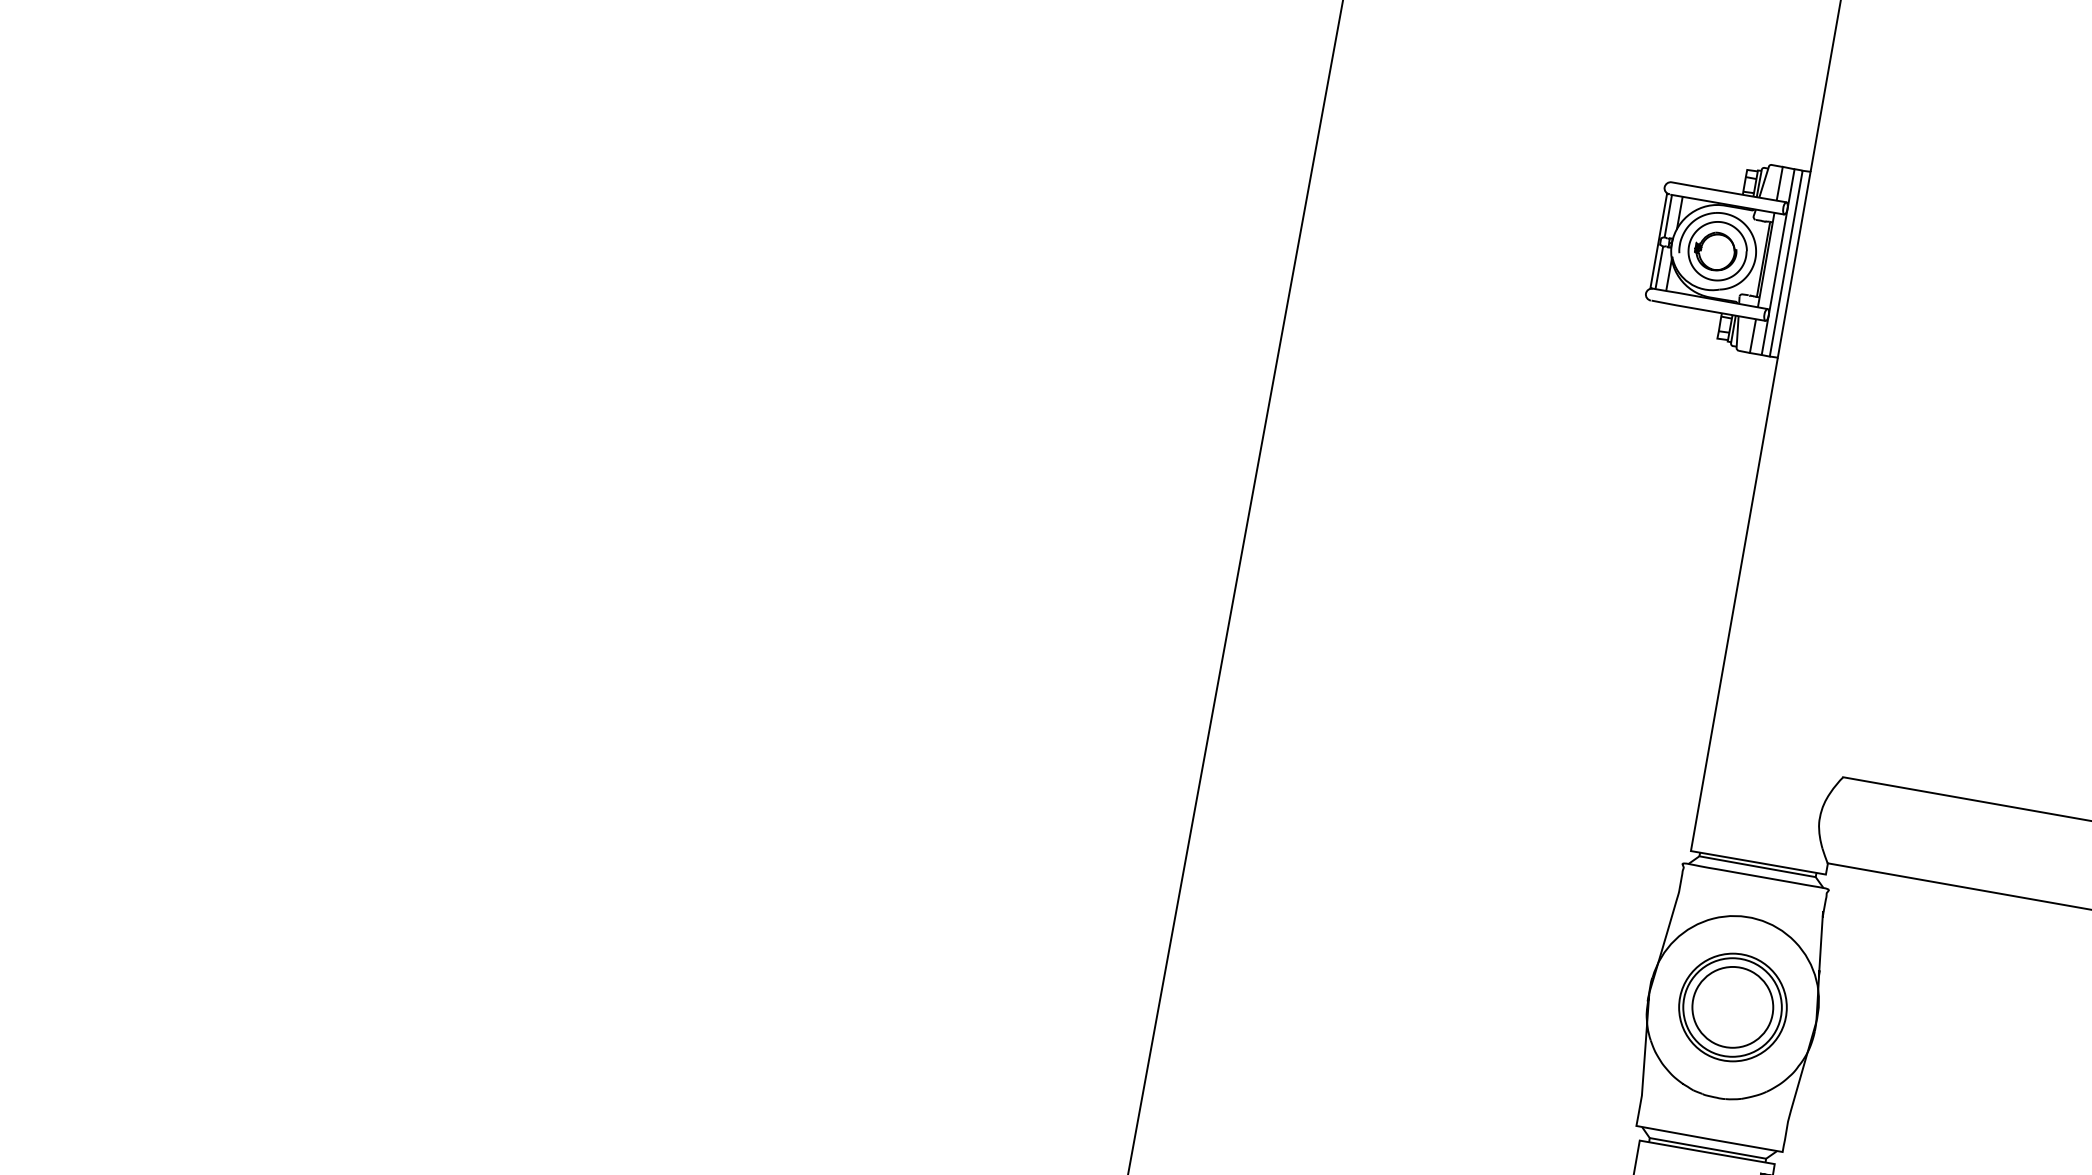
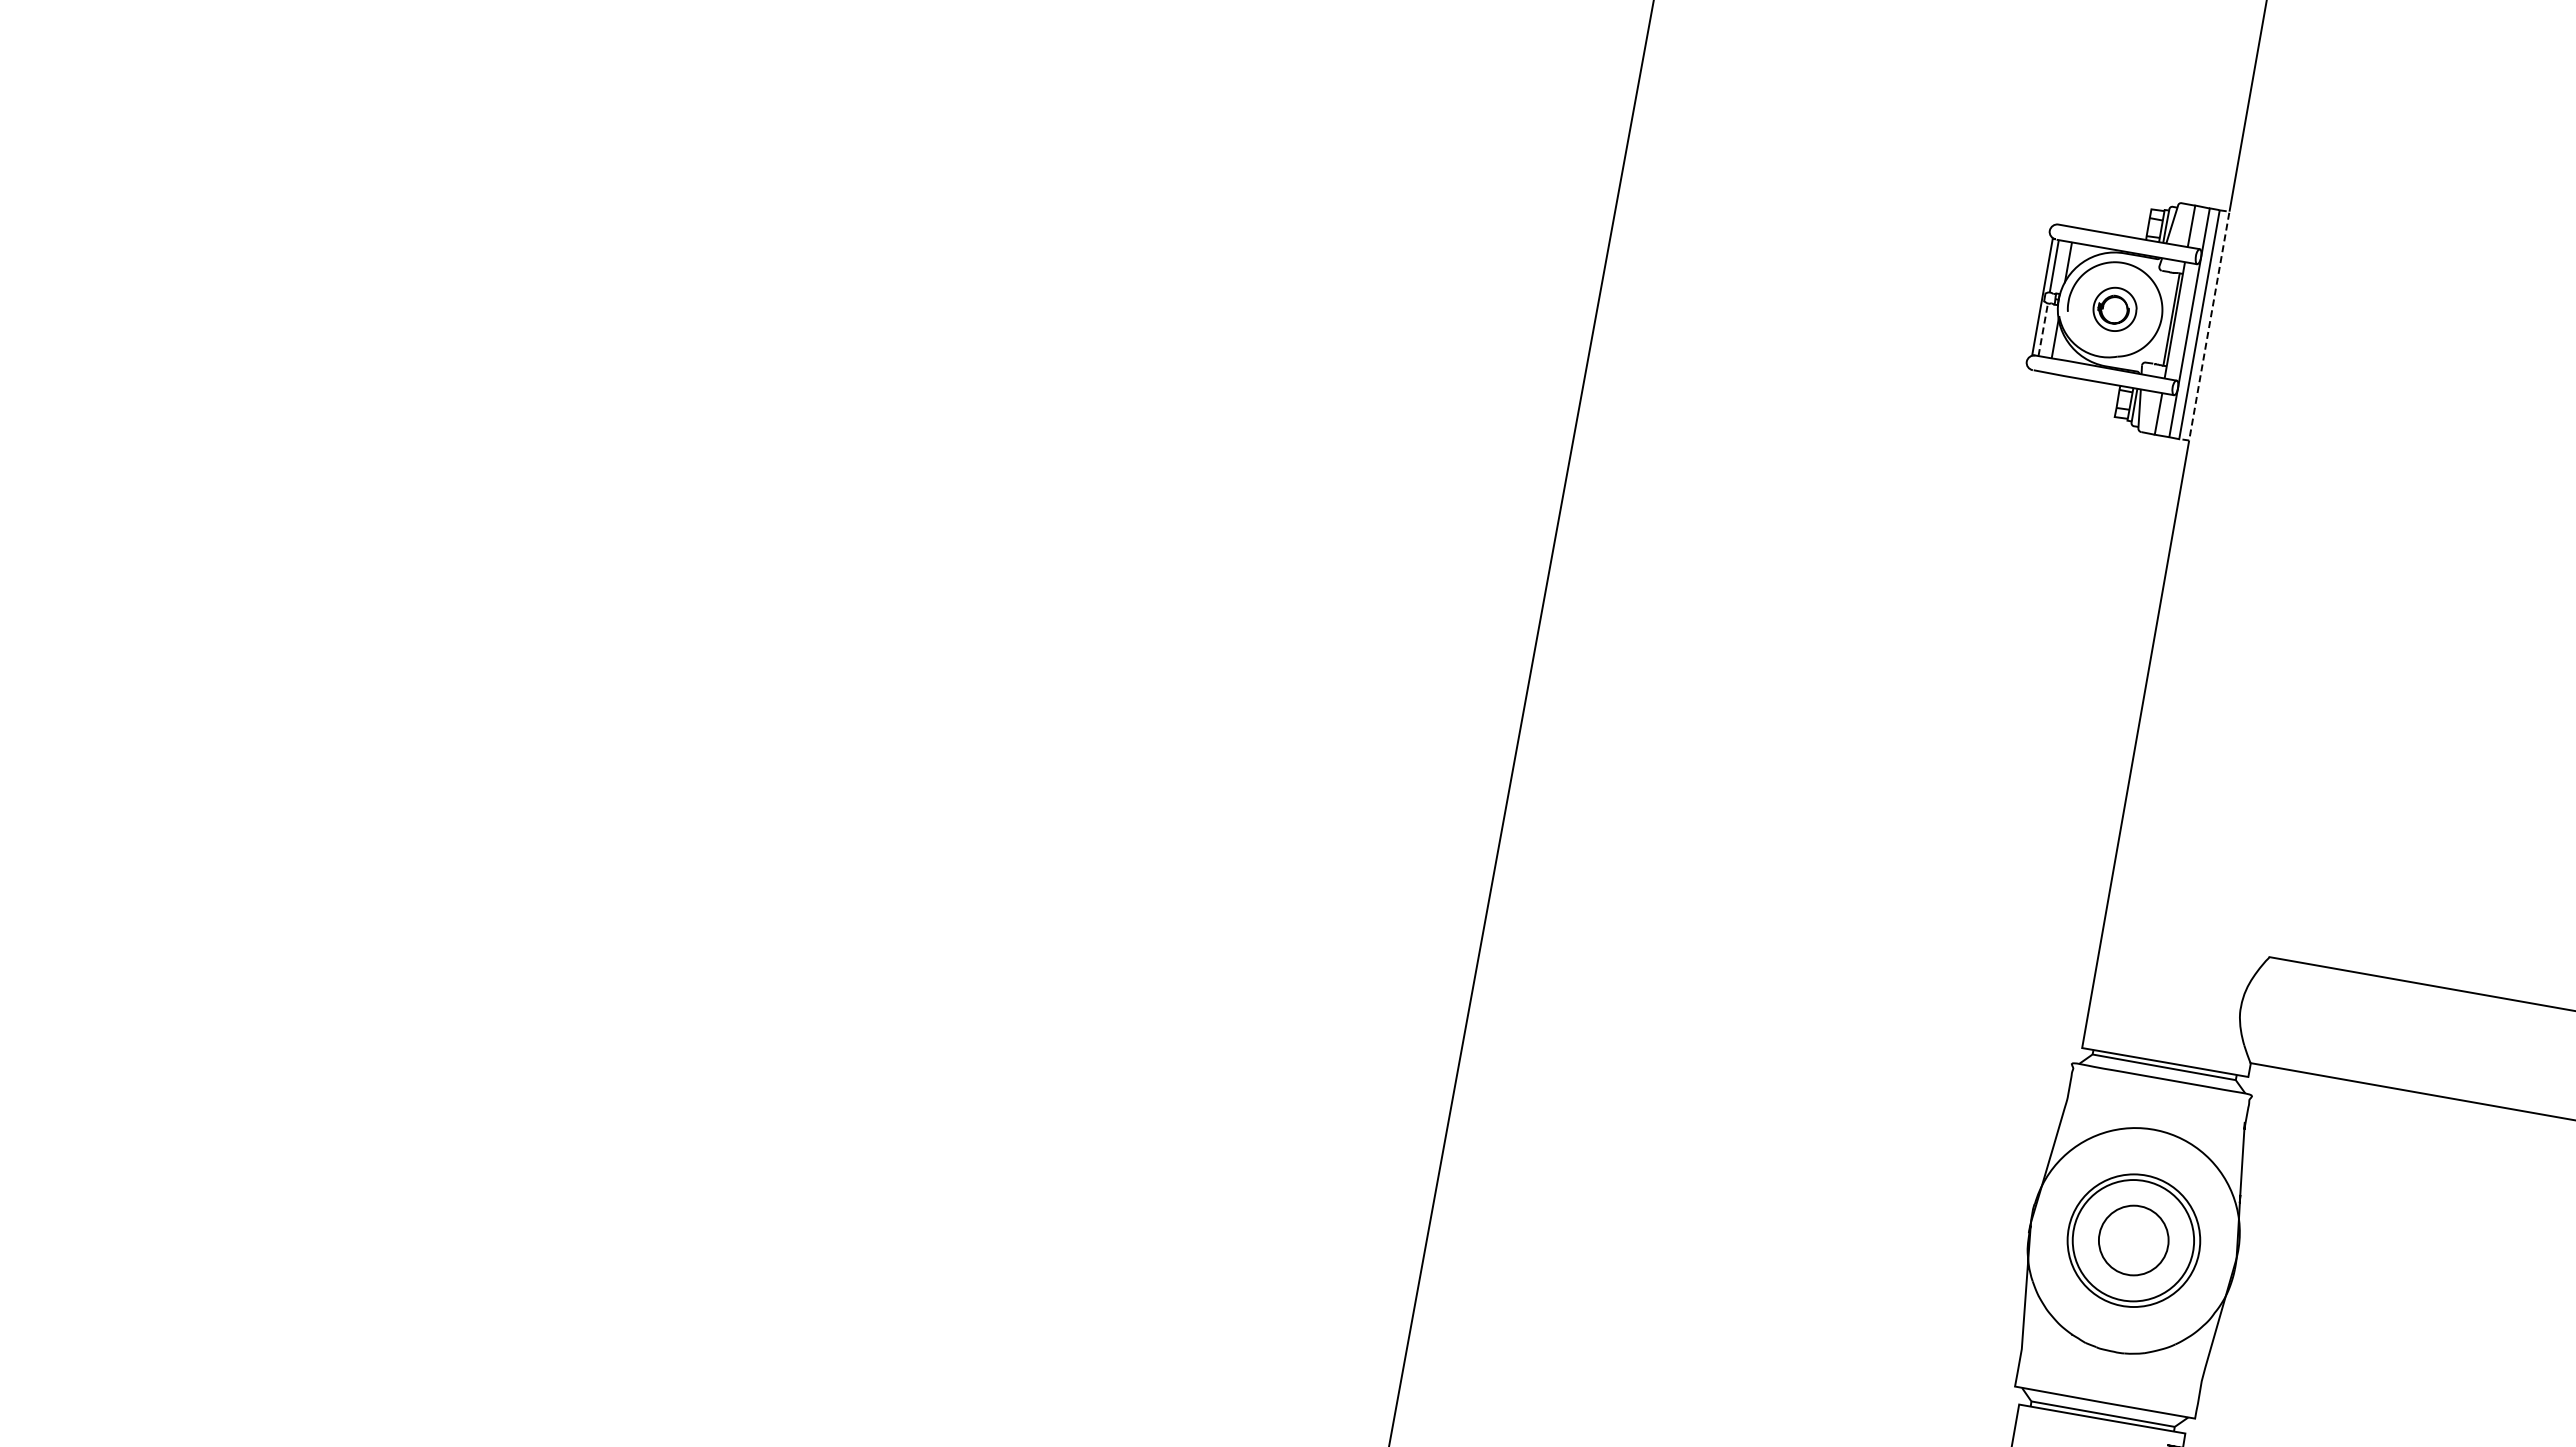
part: (1717, 251) -> (2114, 309), size x0.6
line: (1794, 265) -> (2209, 326), solid -> dashed
line: (1659, 267) -> (2043, 329), solid -> dashed
circle: (1732, 1007) -> (2133, 1240), size x0.7

